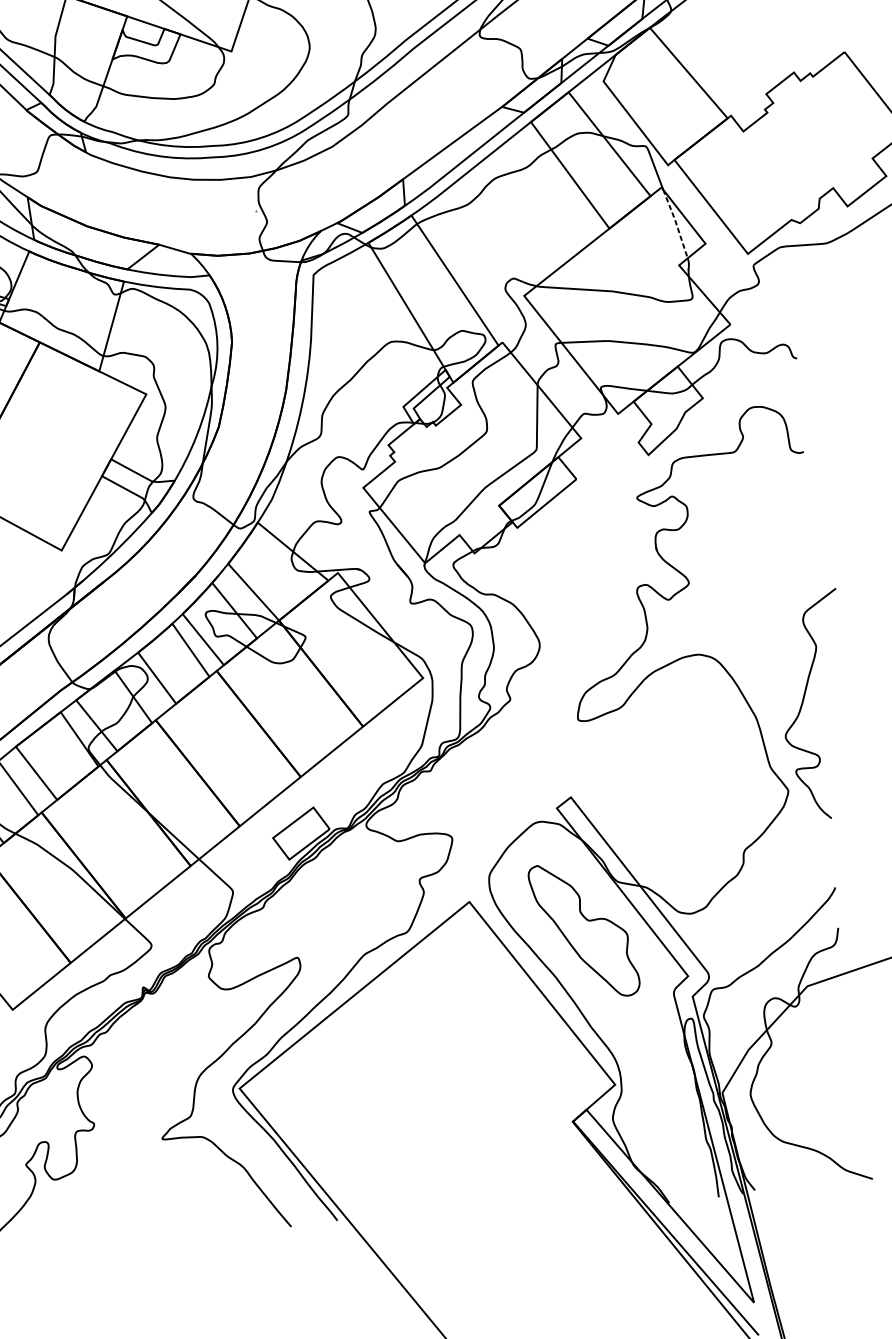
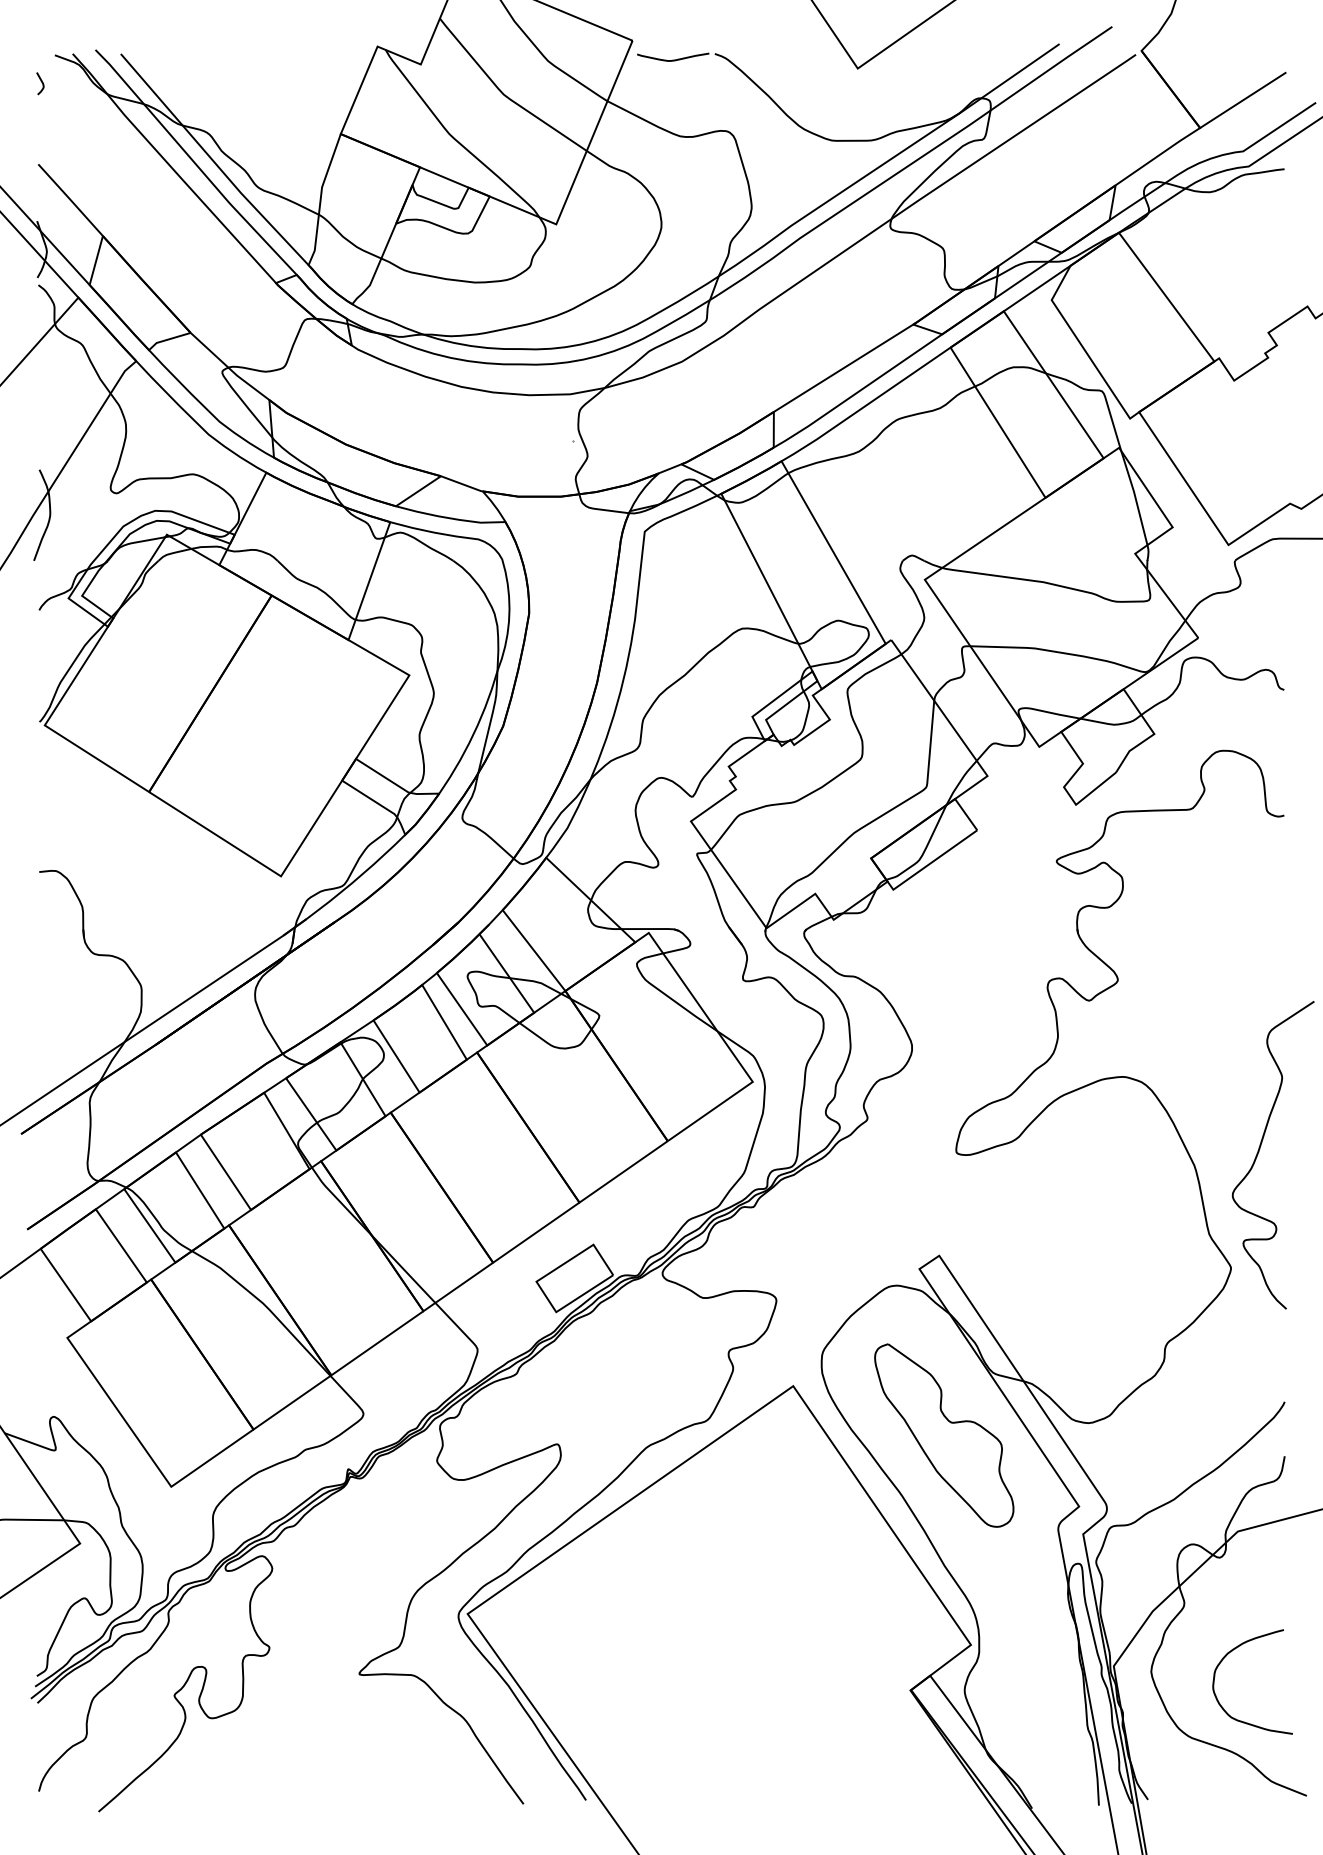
line: (676, 223) -> (1135, 497), dashed -> solid
curve: (809, 1075) -> (1232, 1651), added

